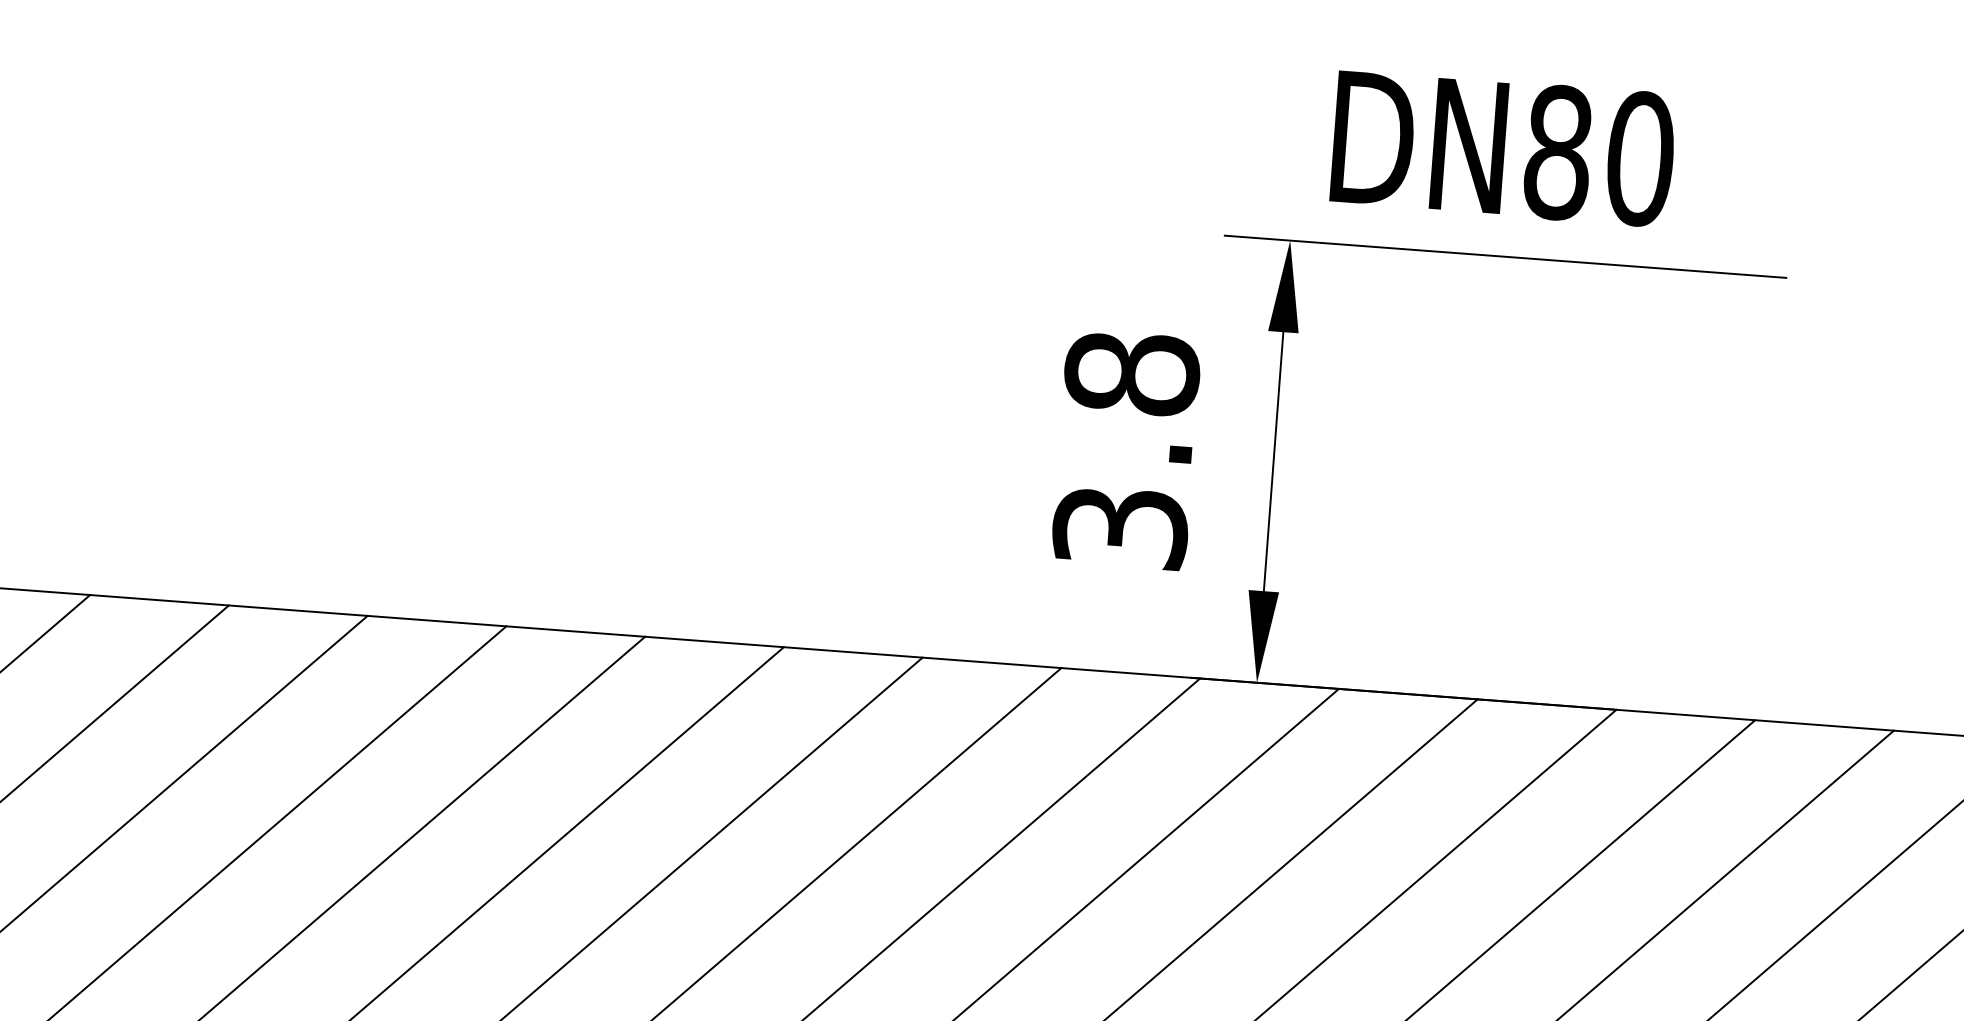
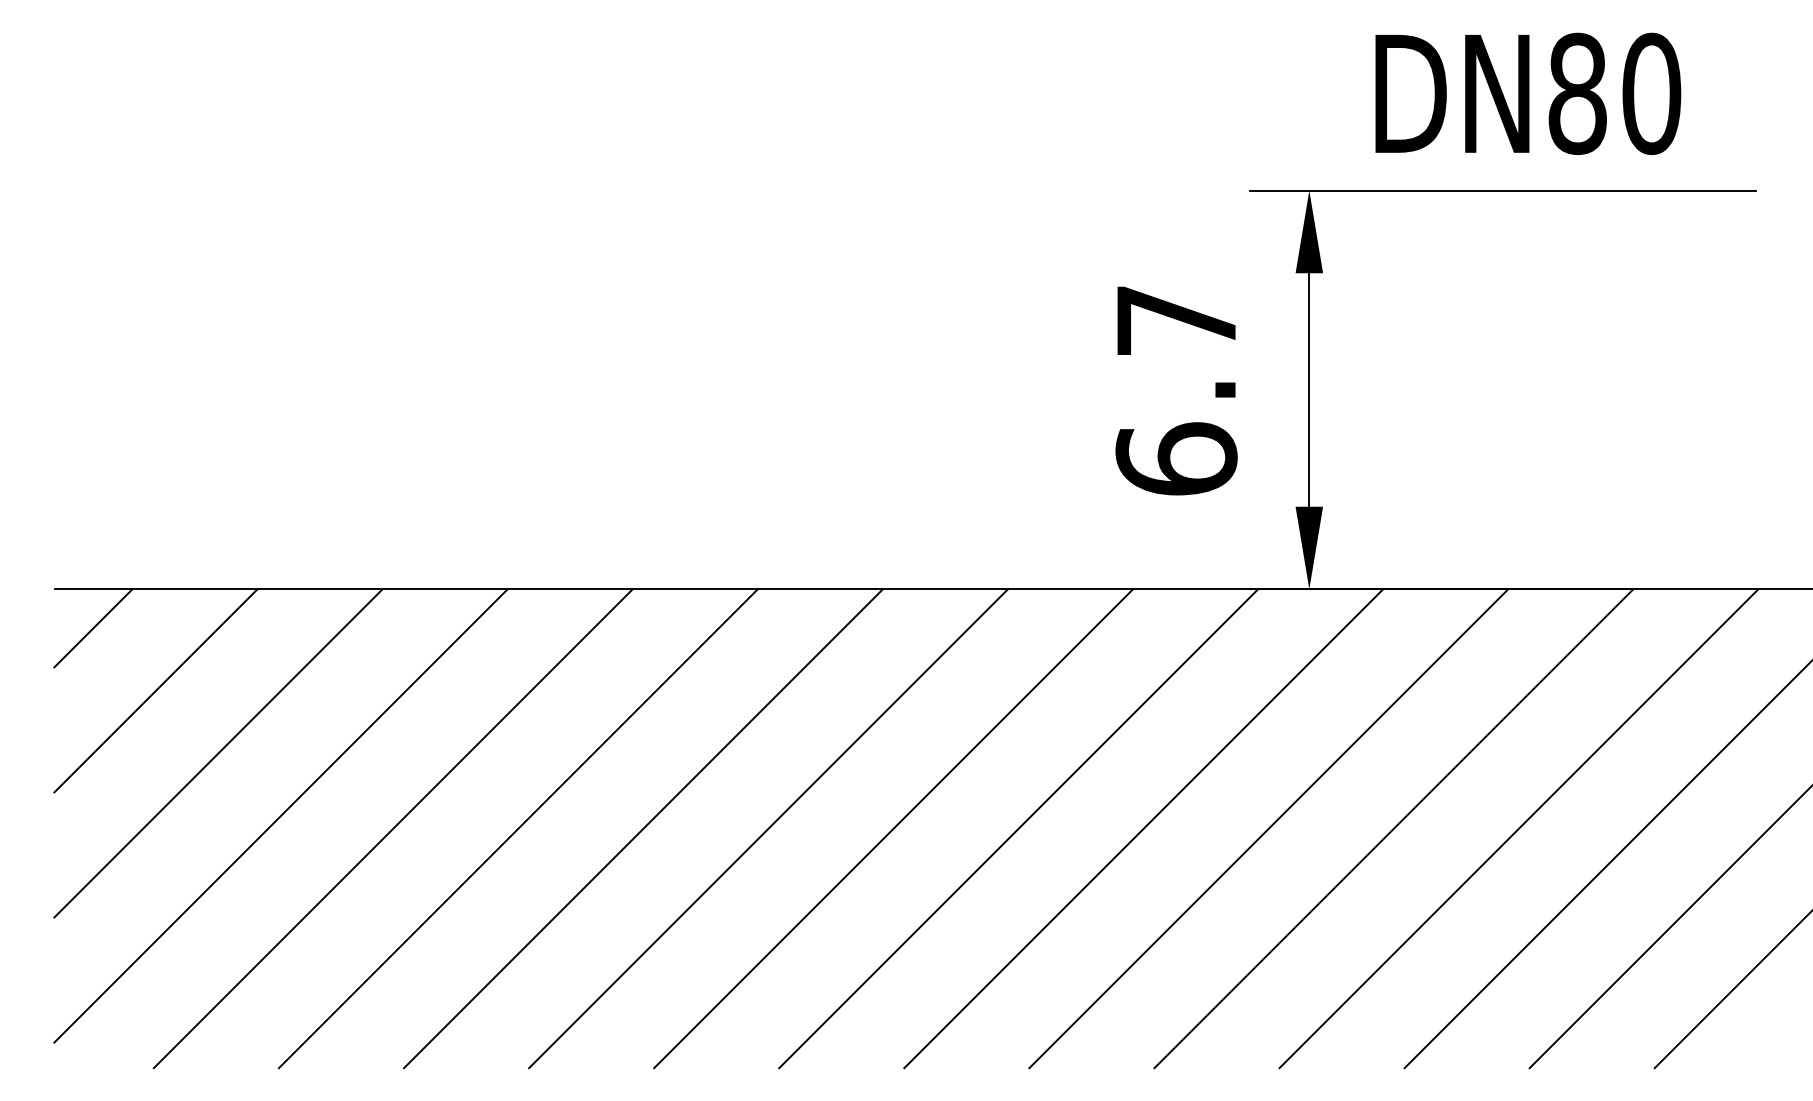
text: (1503, 148) -> (1528, 93), moved
text: (1126, 450) -> (1176, 389), 3.8 -> 6.7

